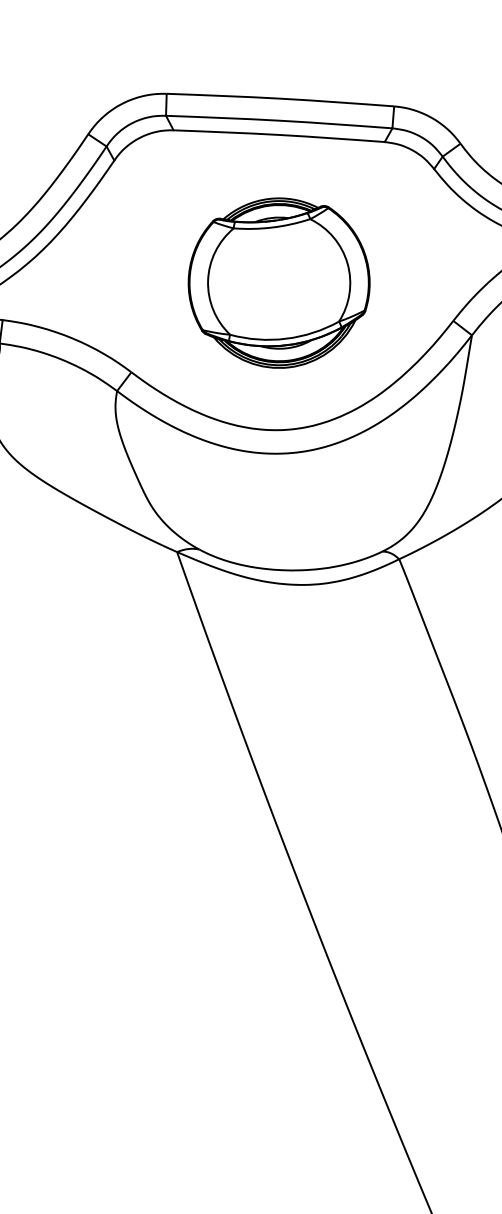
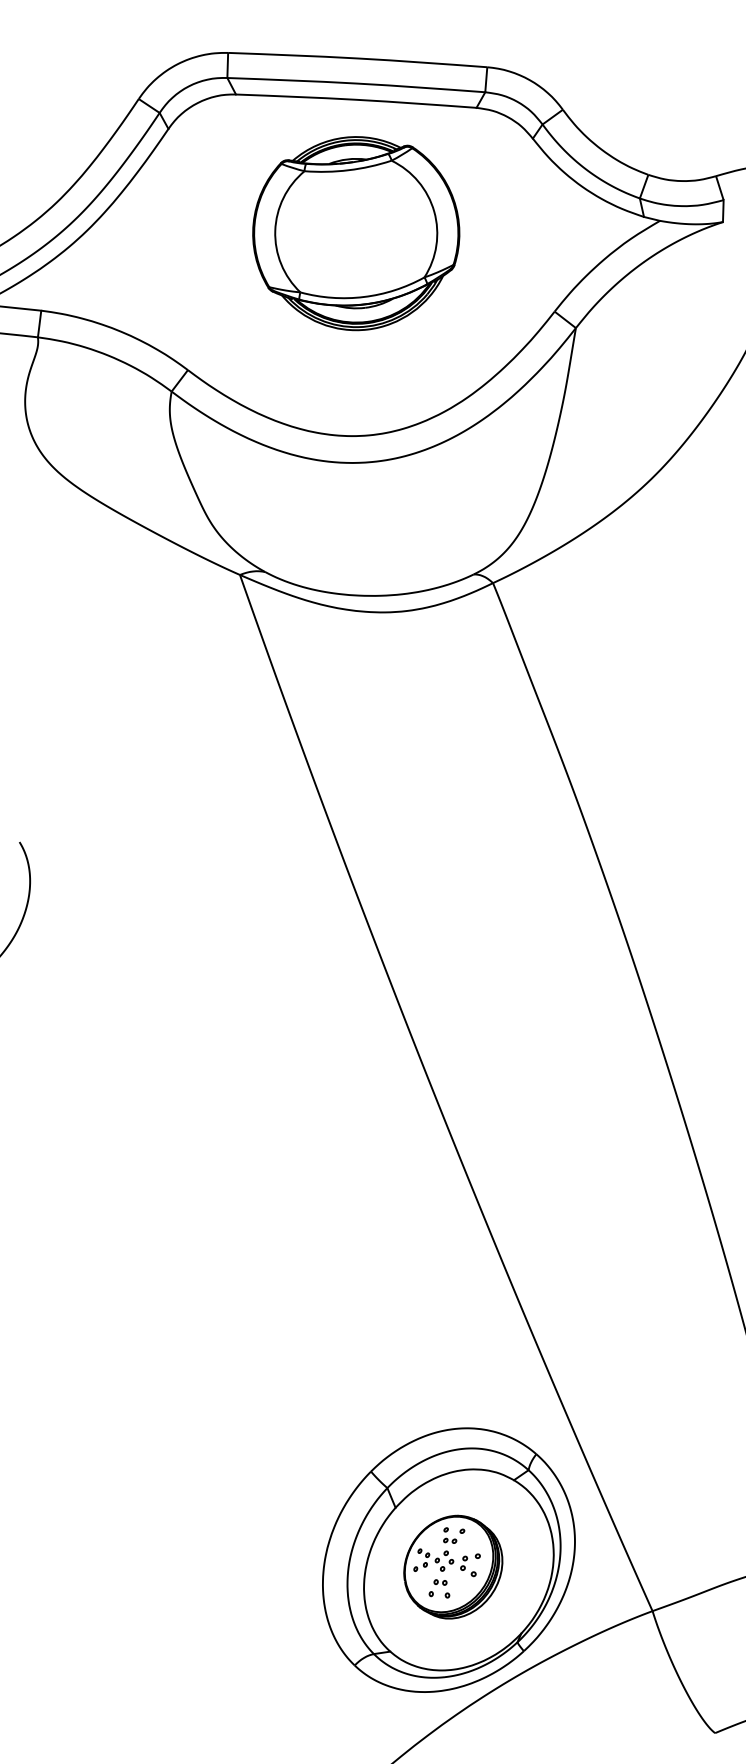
part: (279, 283) -> (356, 233), moved

